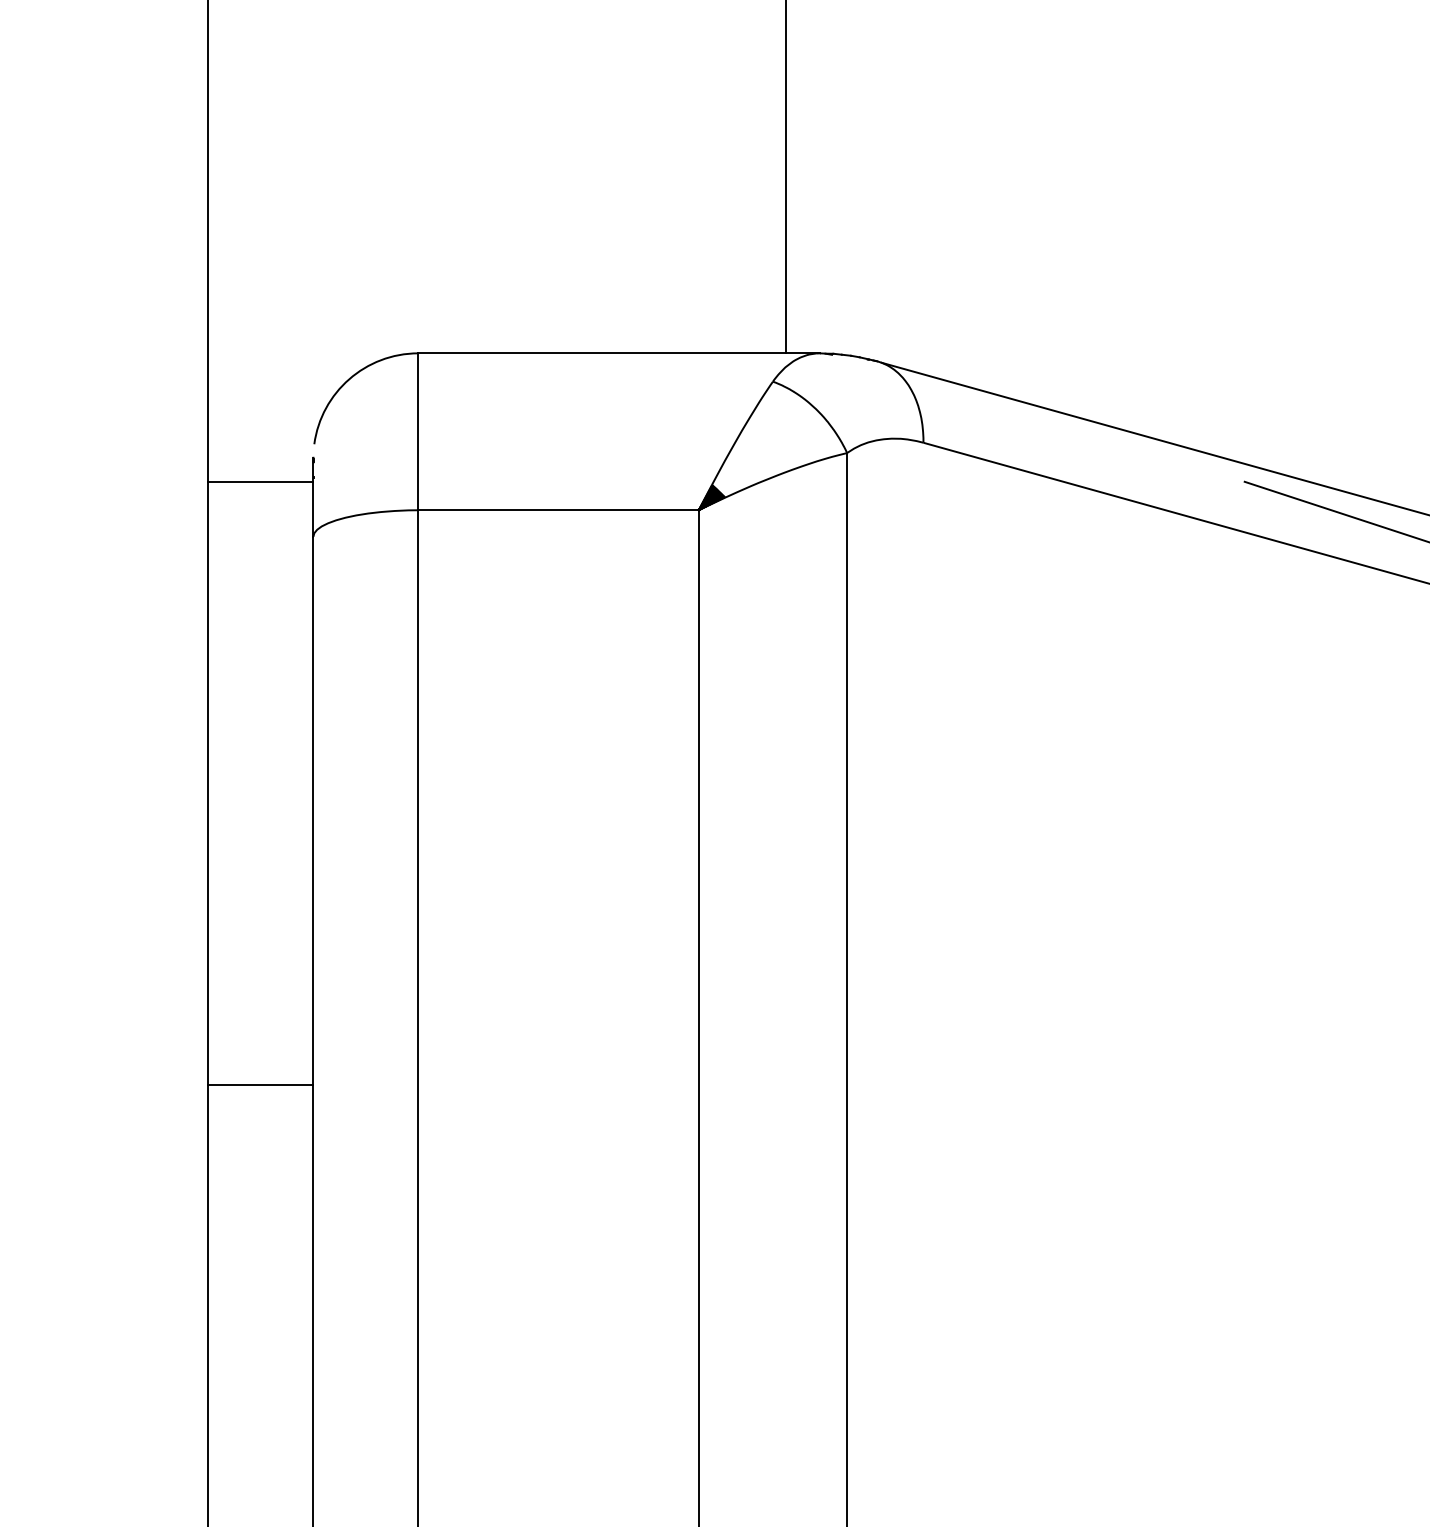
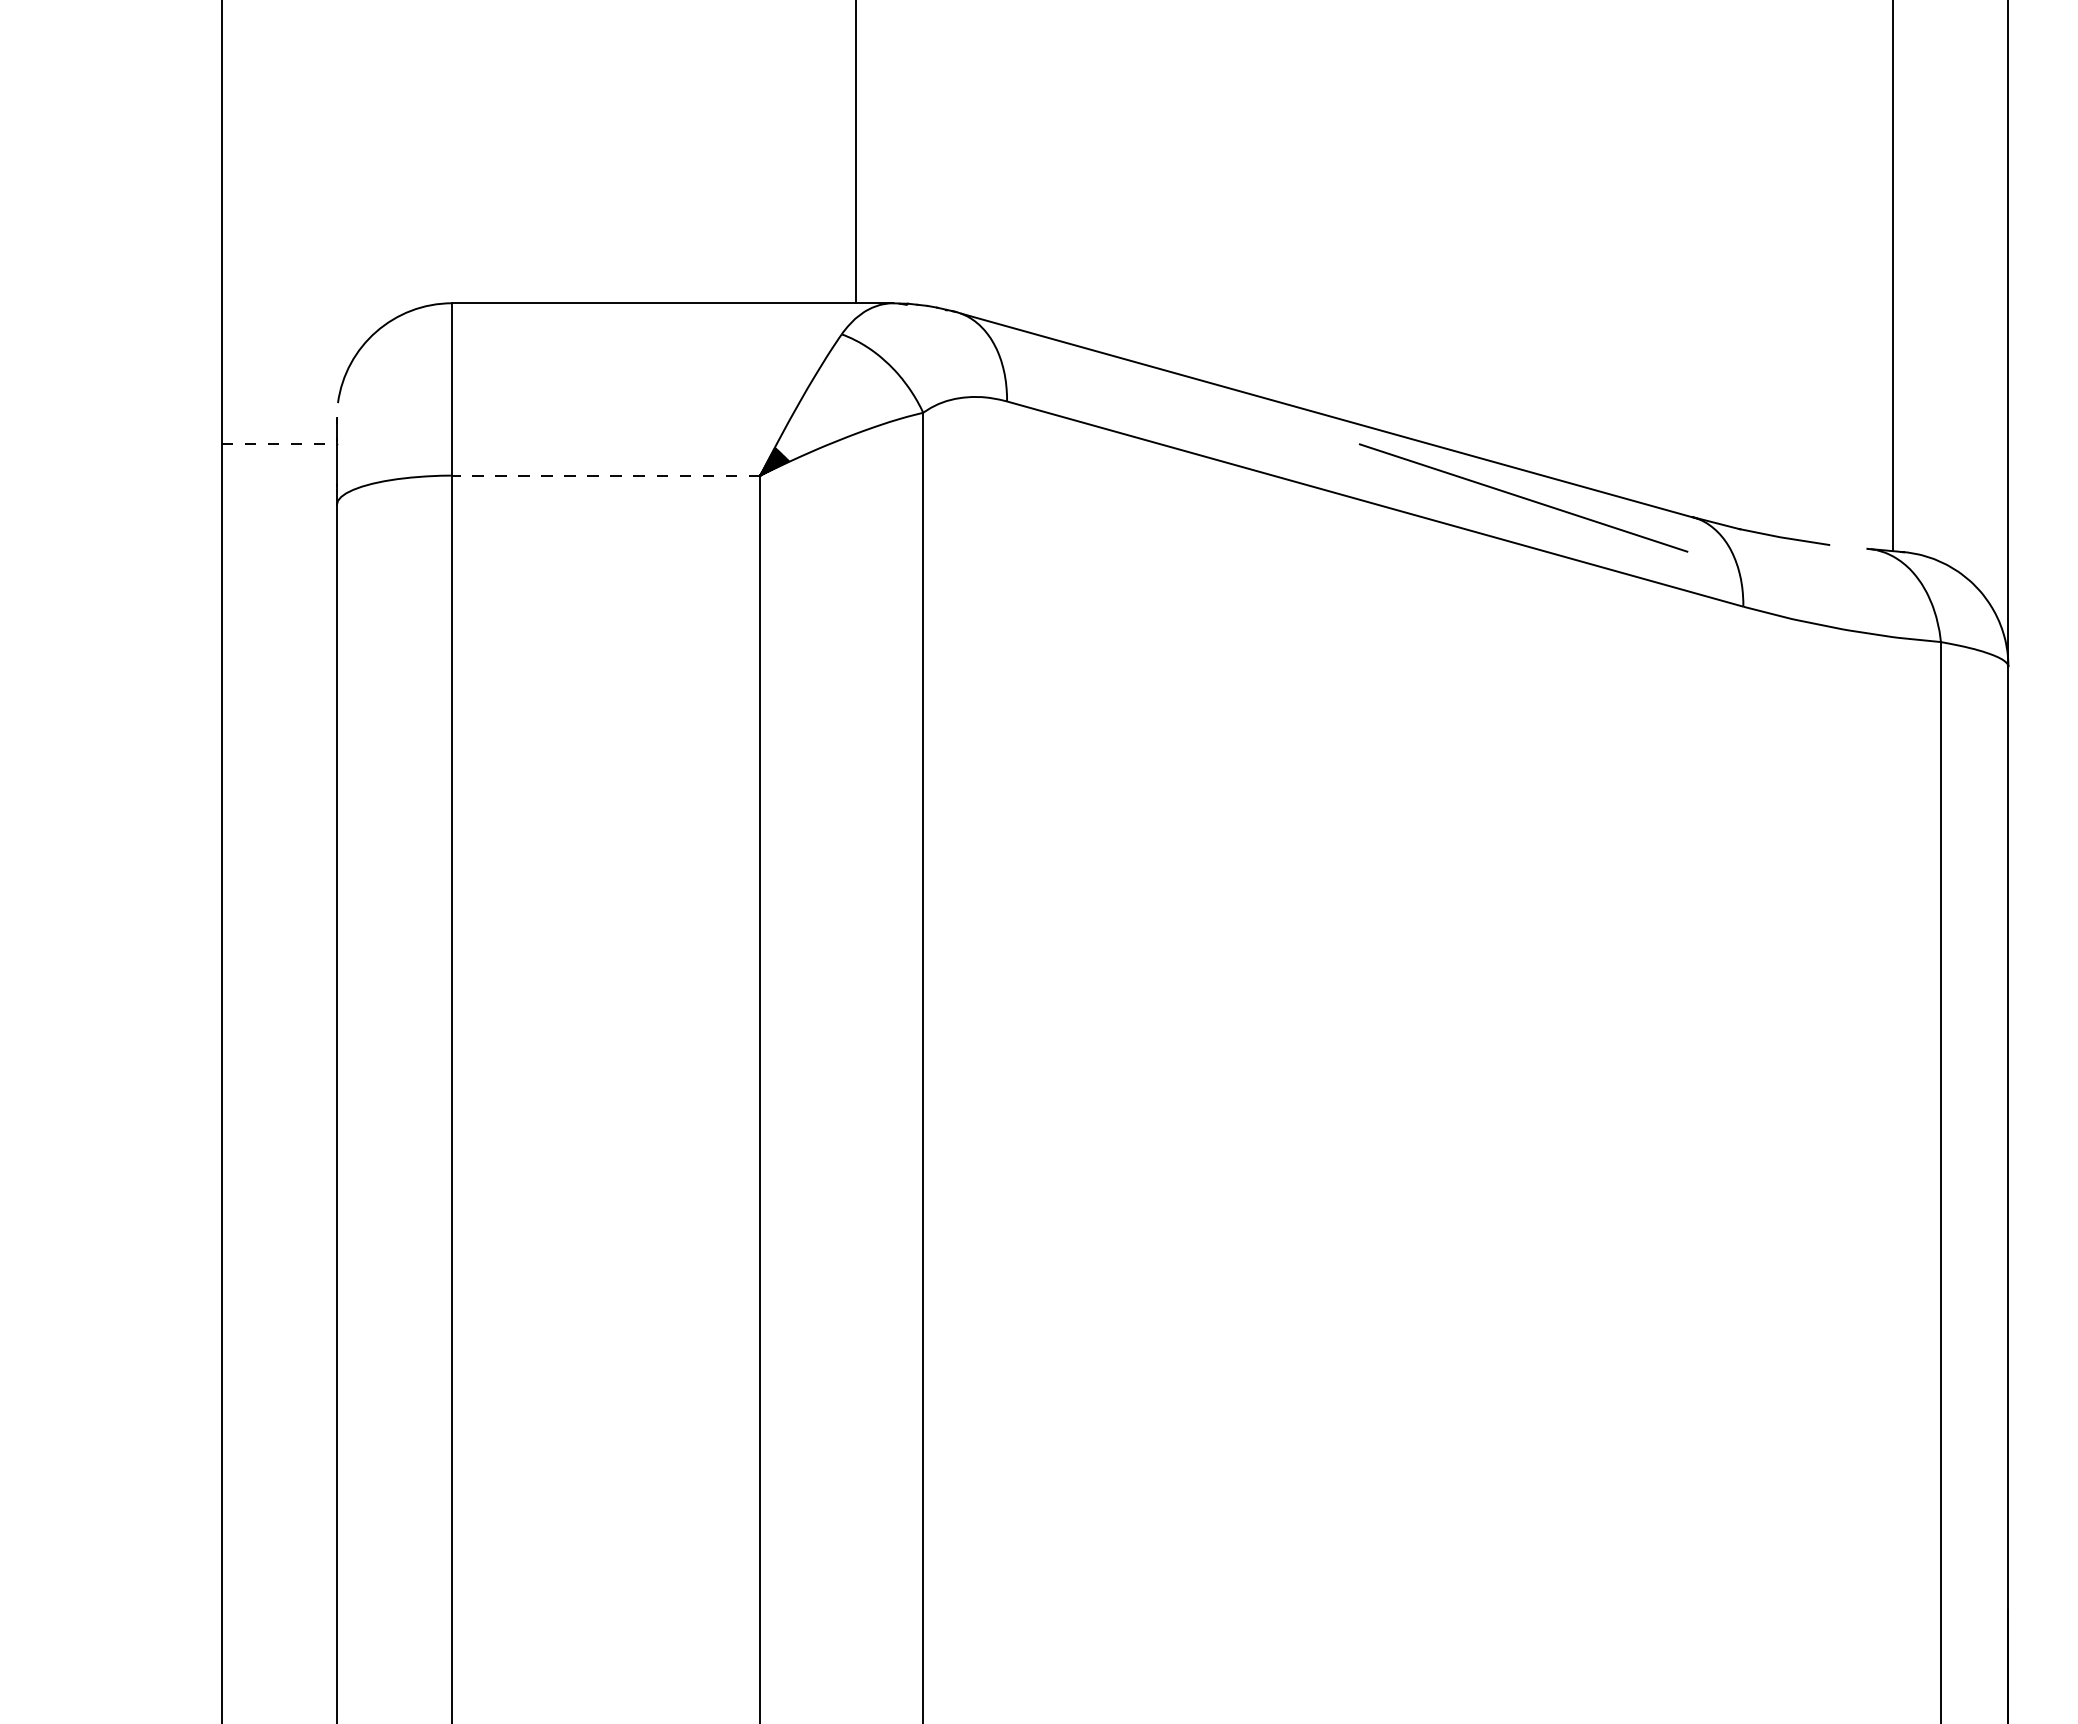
line: (261, 481) -> (279, 444), solid -> dashed
line: (557, 510) -> (605, 475), solid -> dashed
line: (260, 1084) -> (278, 1106), removed

